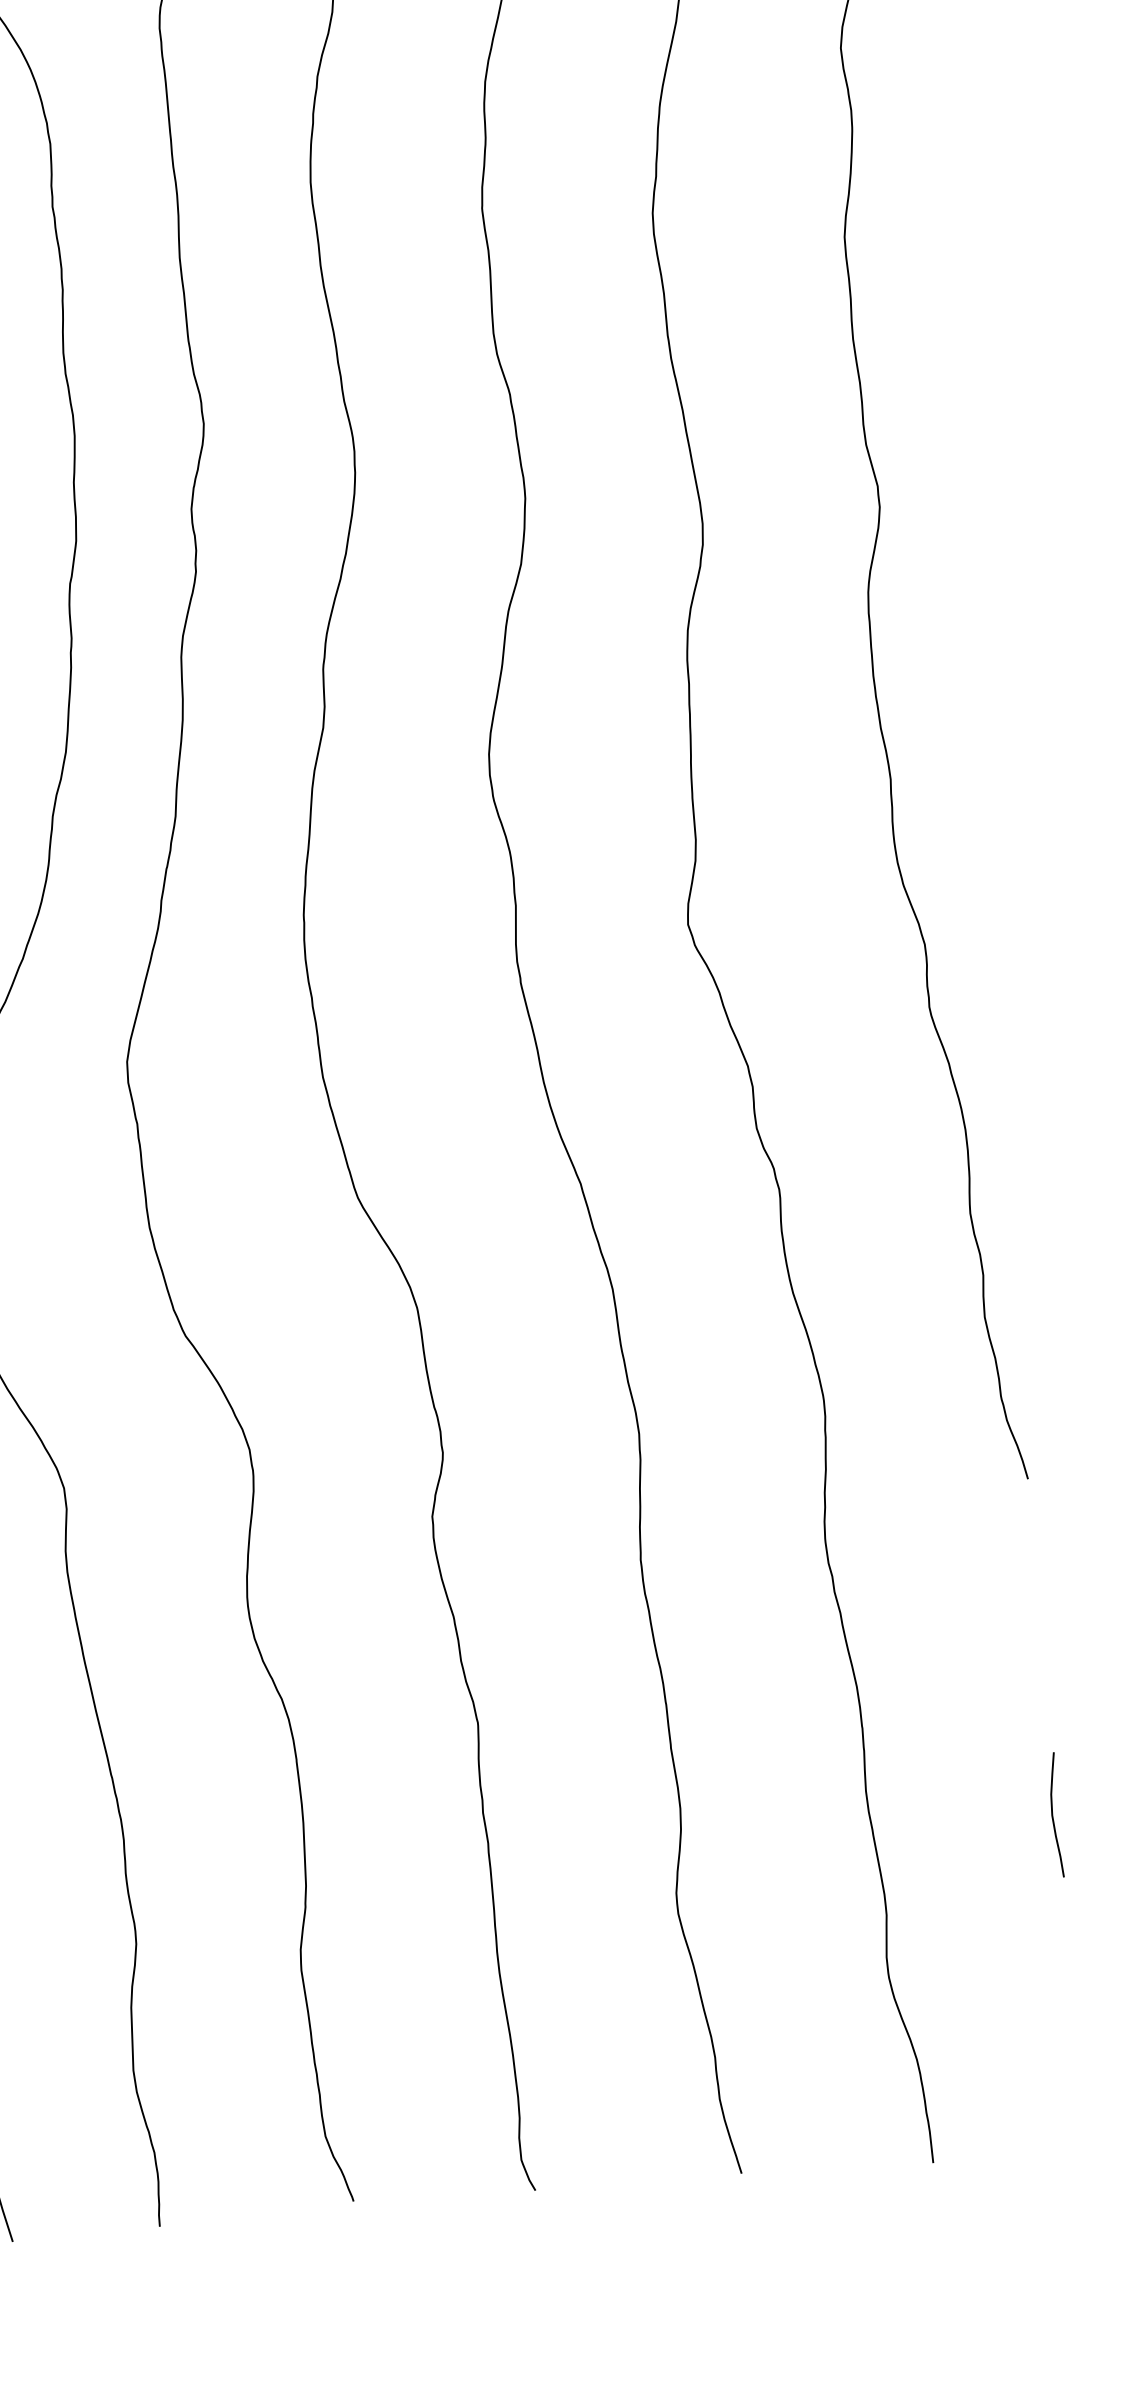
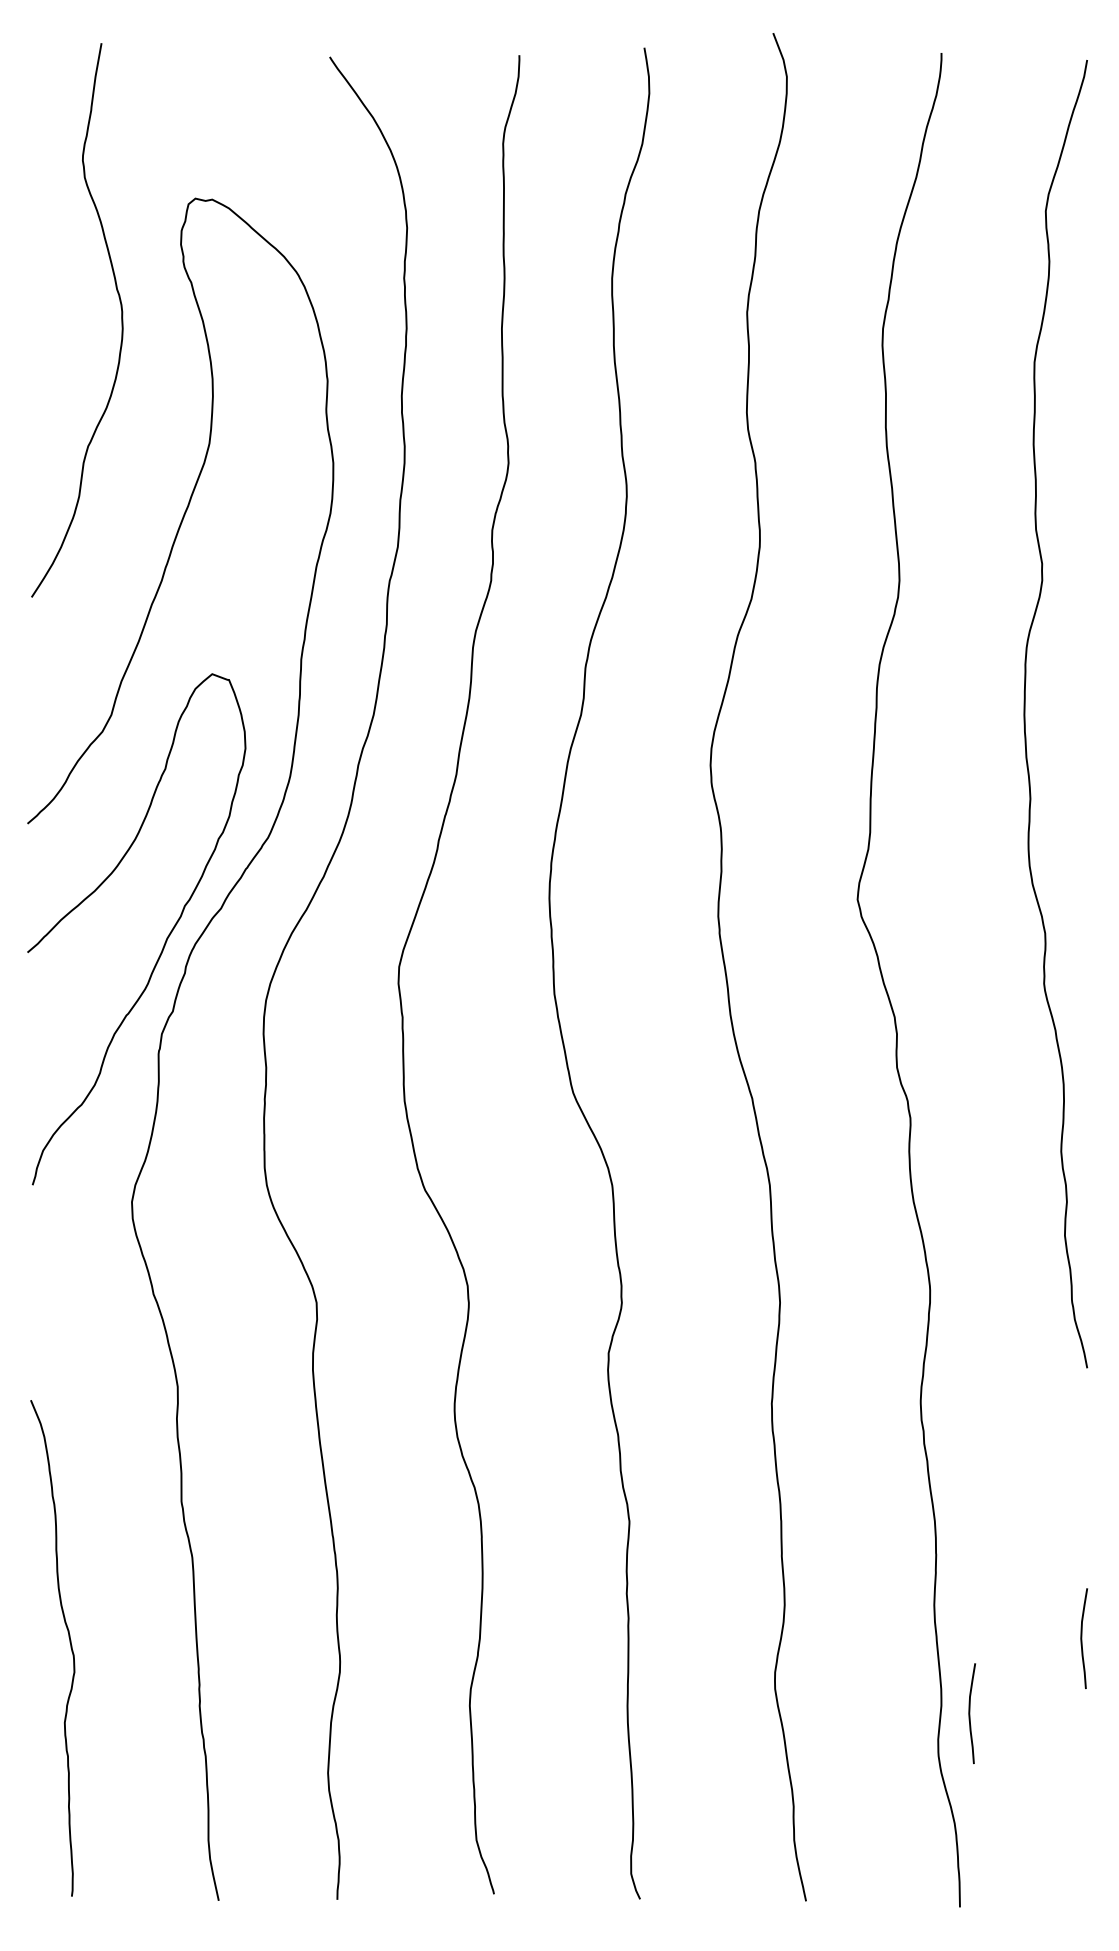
curve: (923, 1921) -> (970, 1713), added

